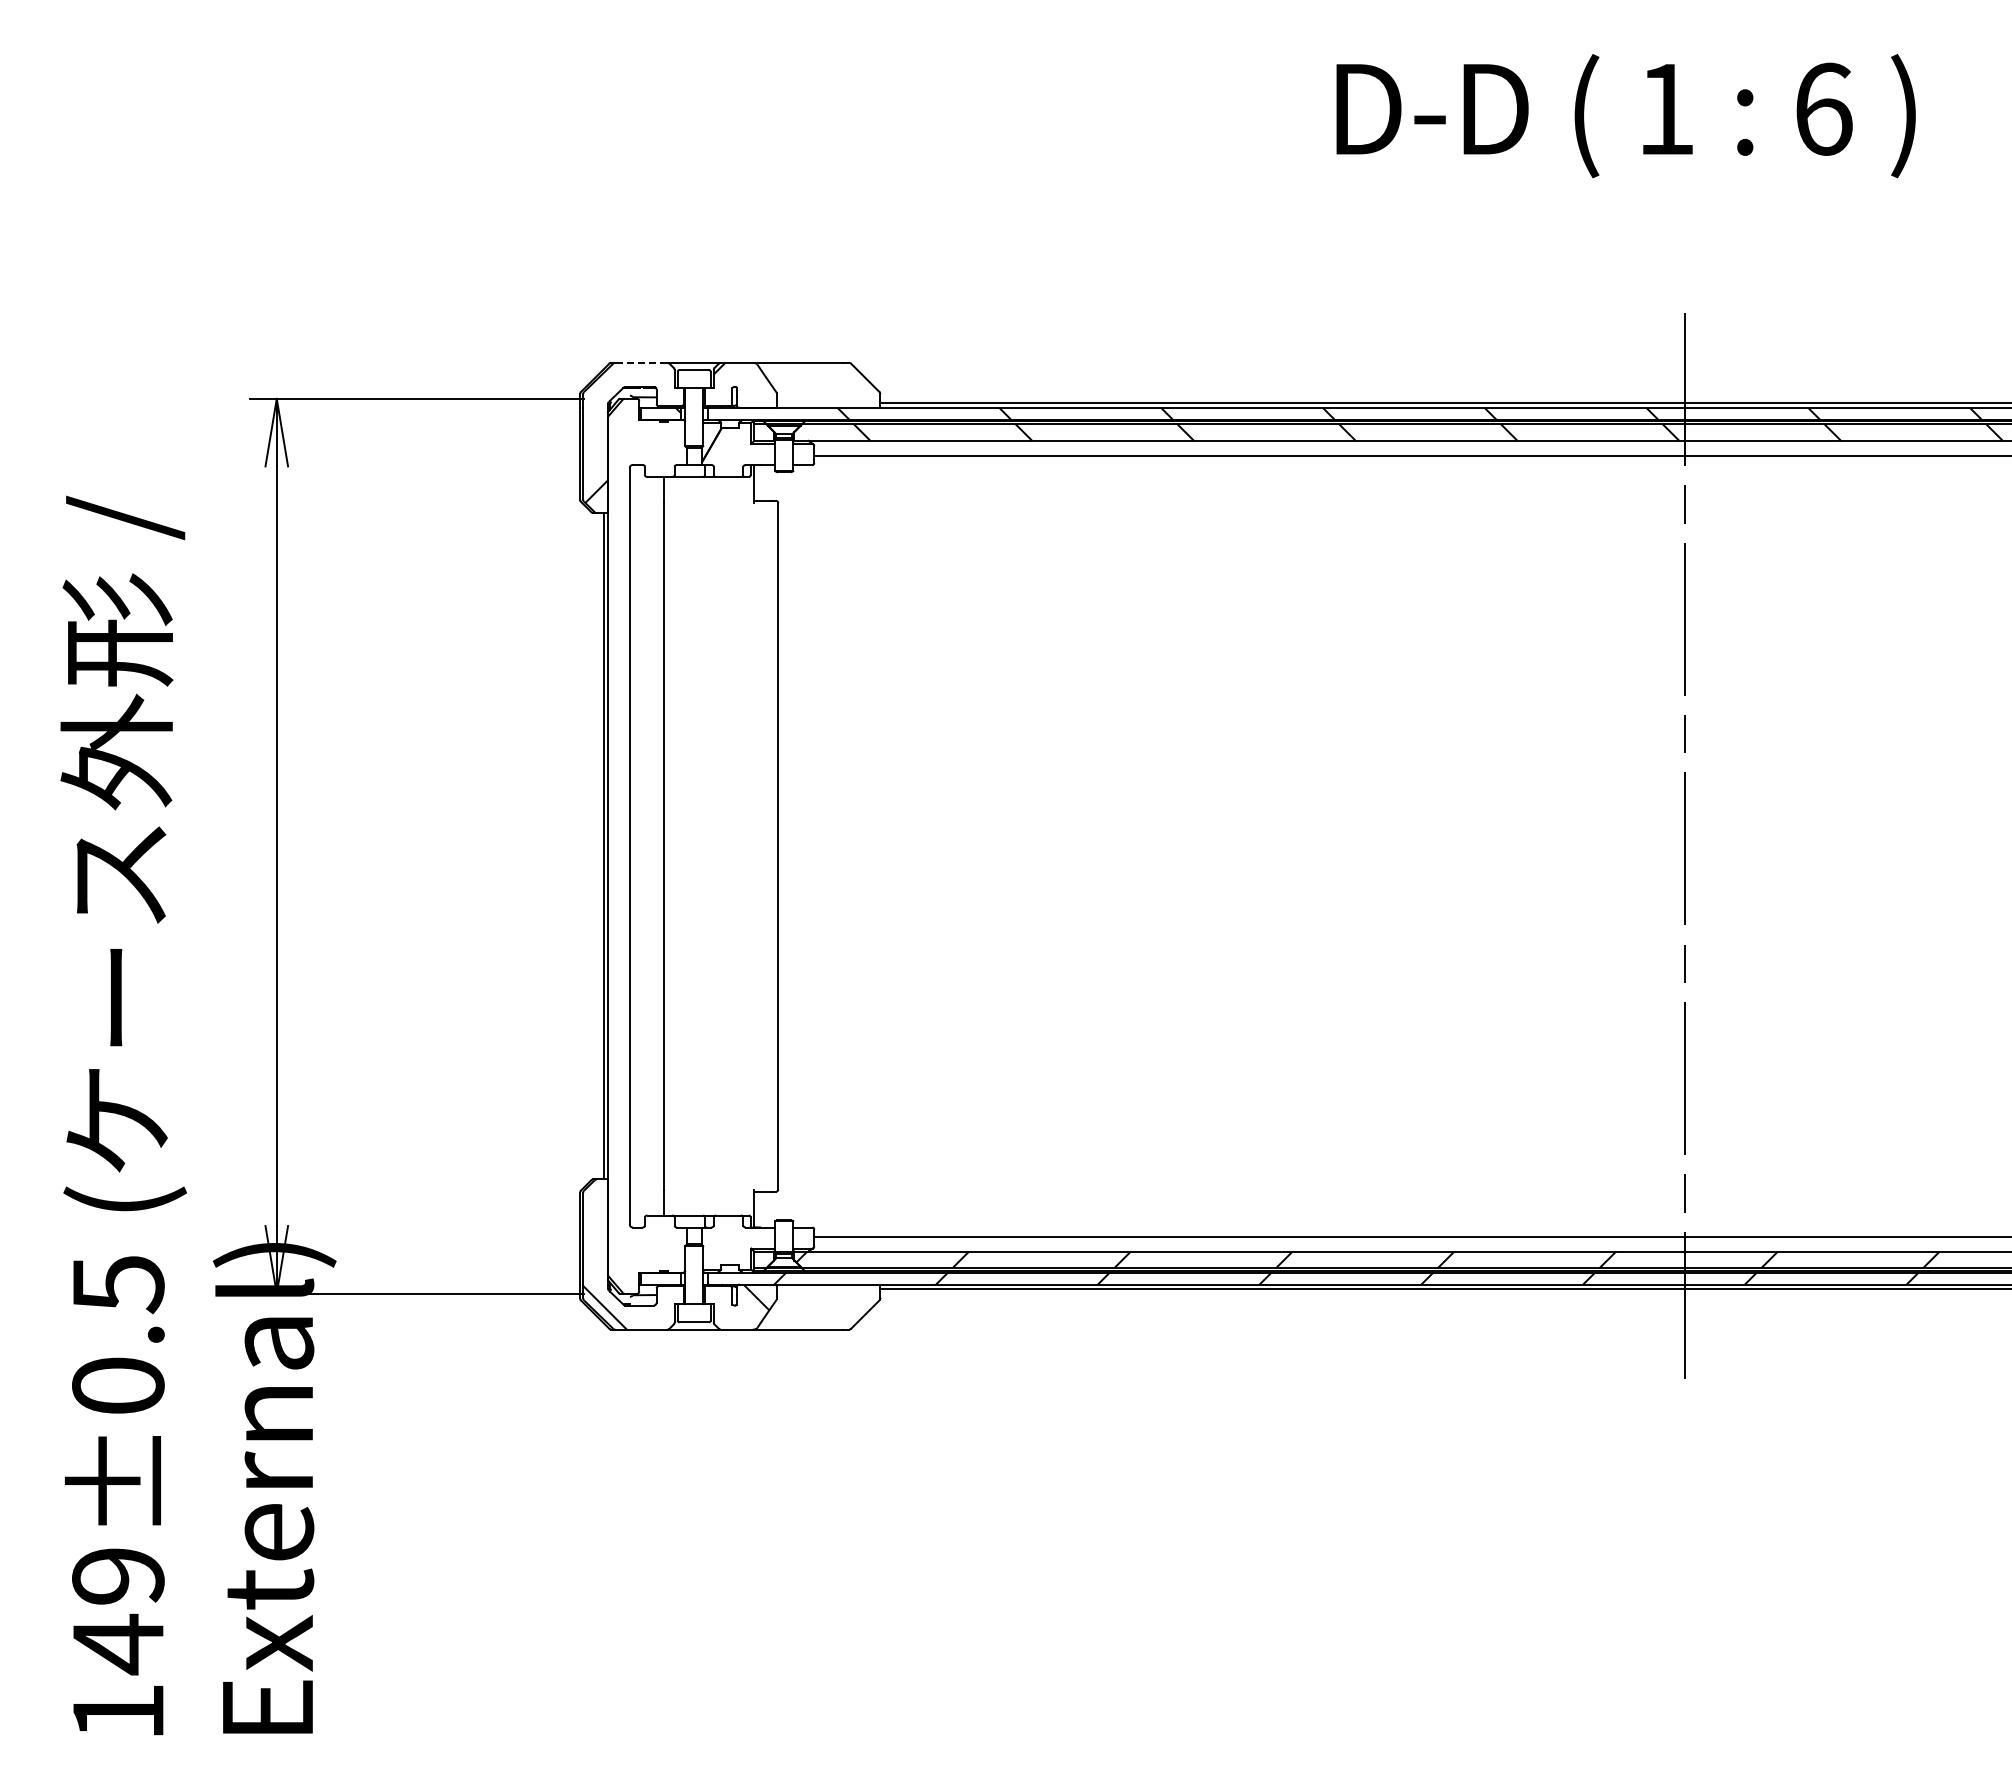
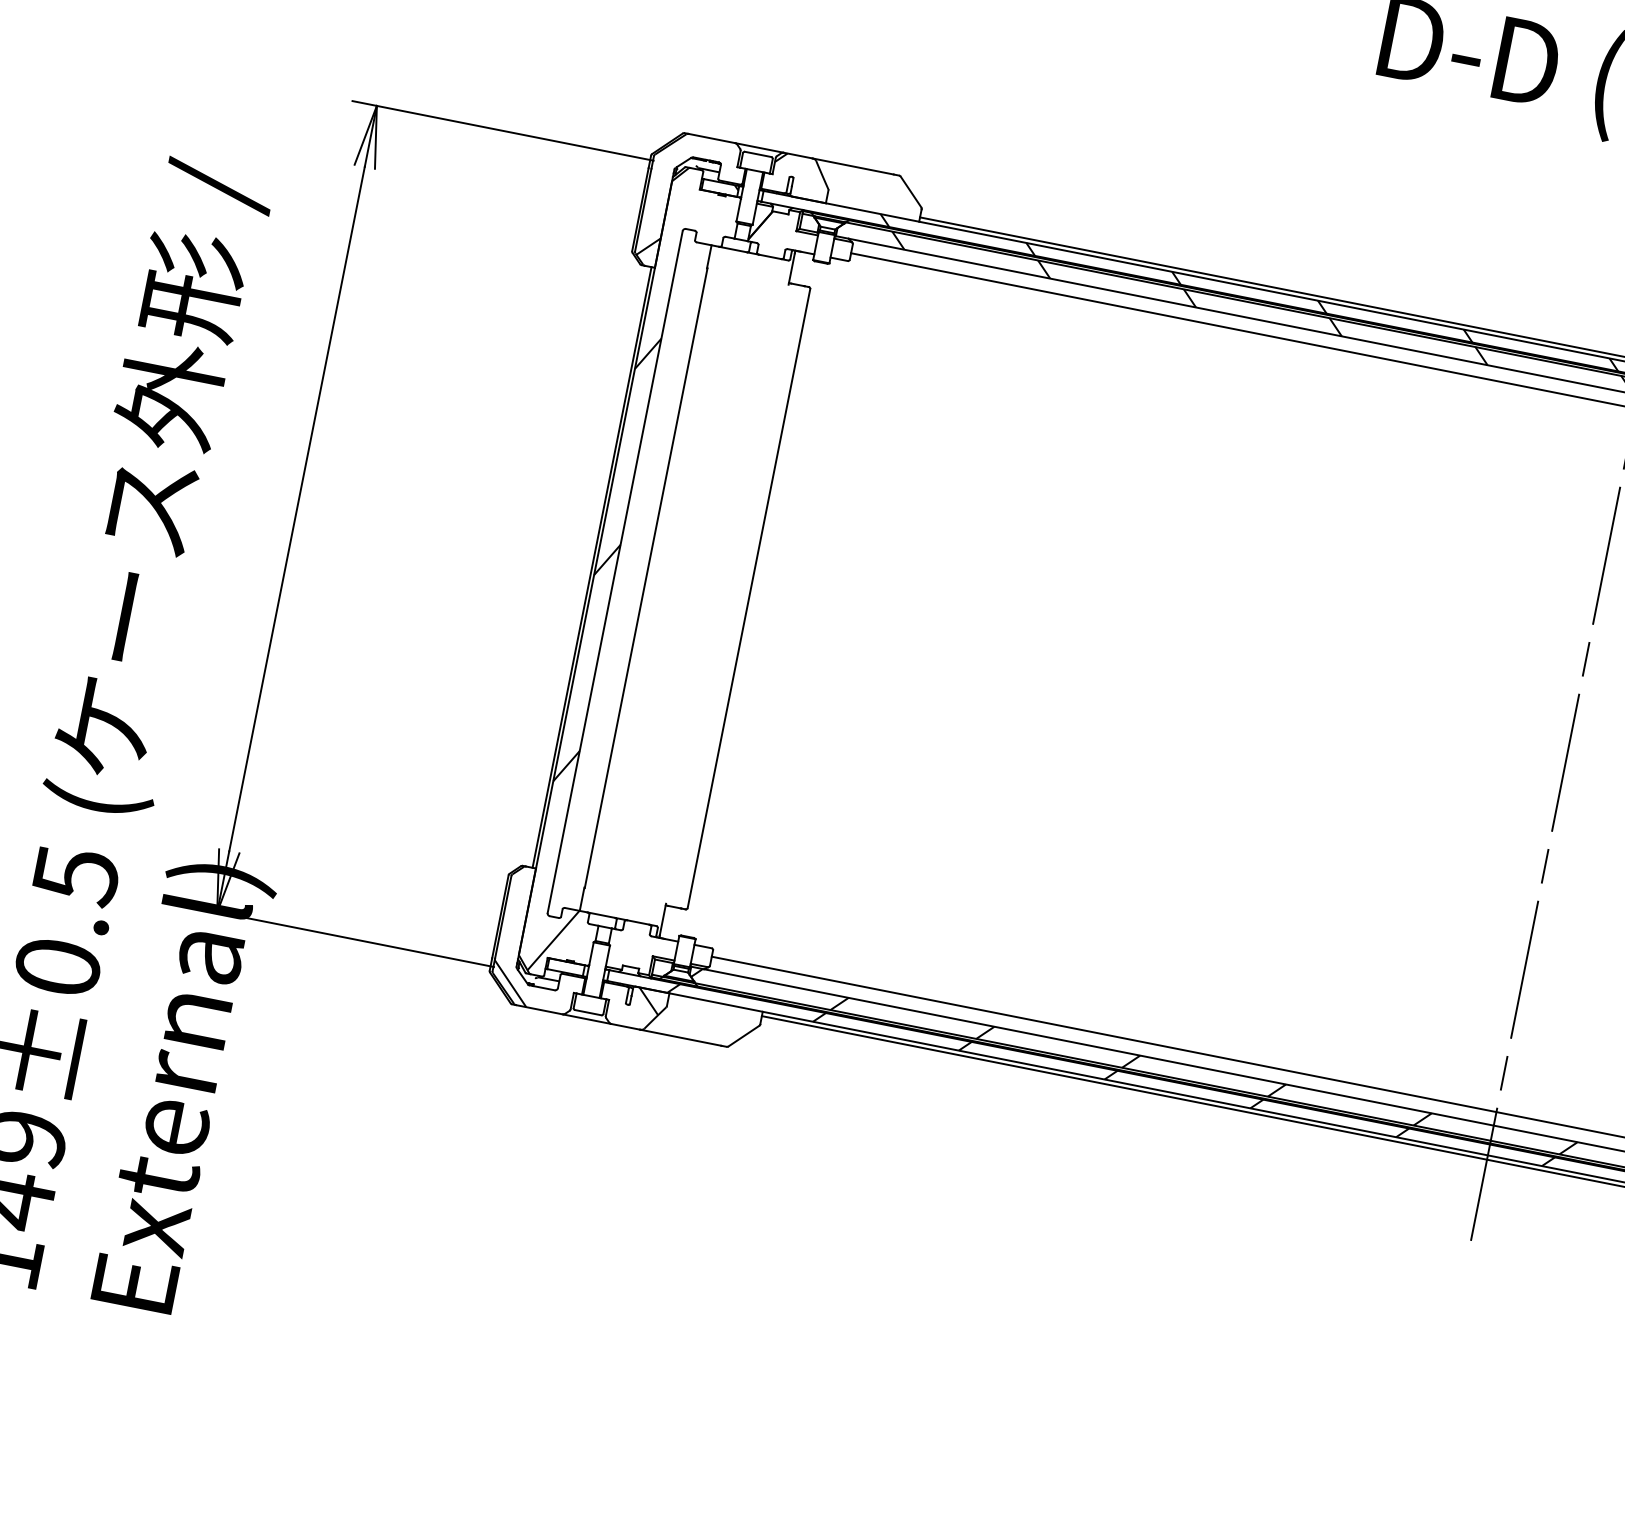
line: (641, 362) -> (712, 138), dashed -> solid
hatch: (635, 938) -> (603, 656), added

